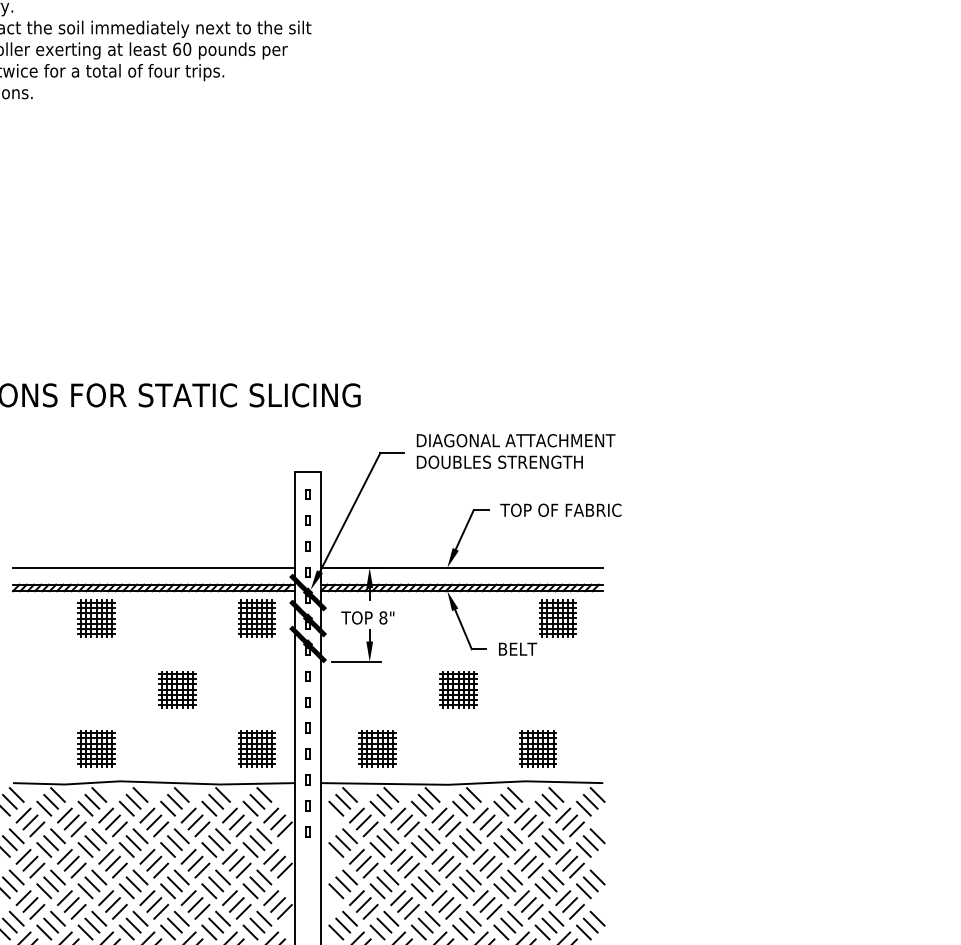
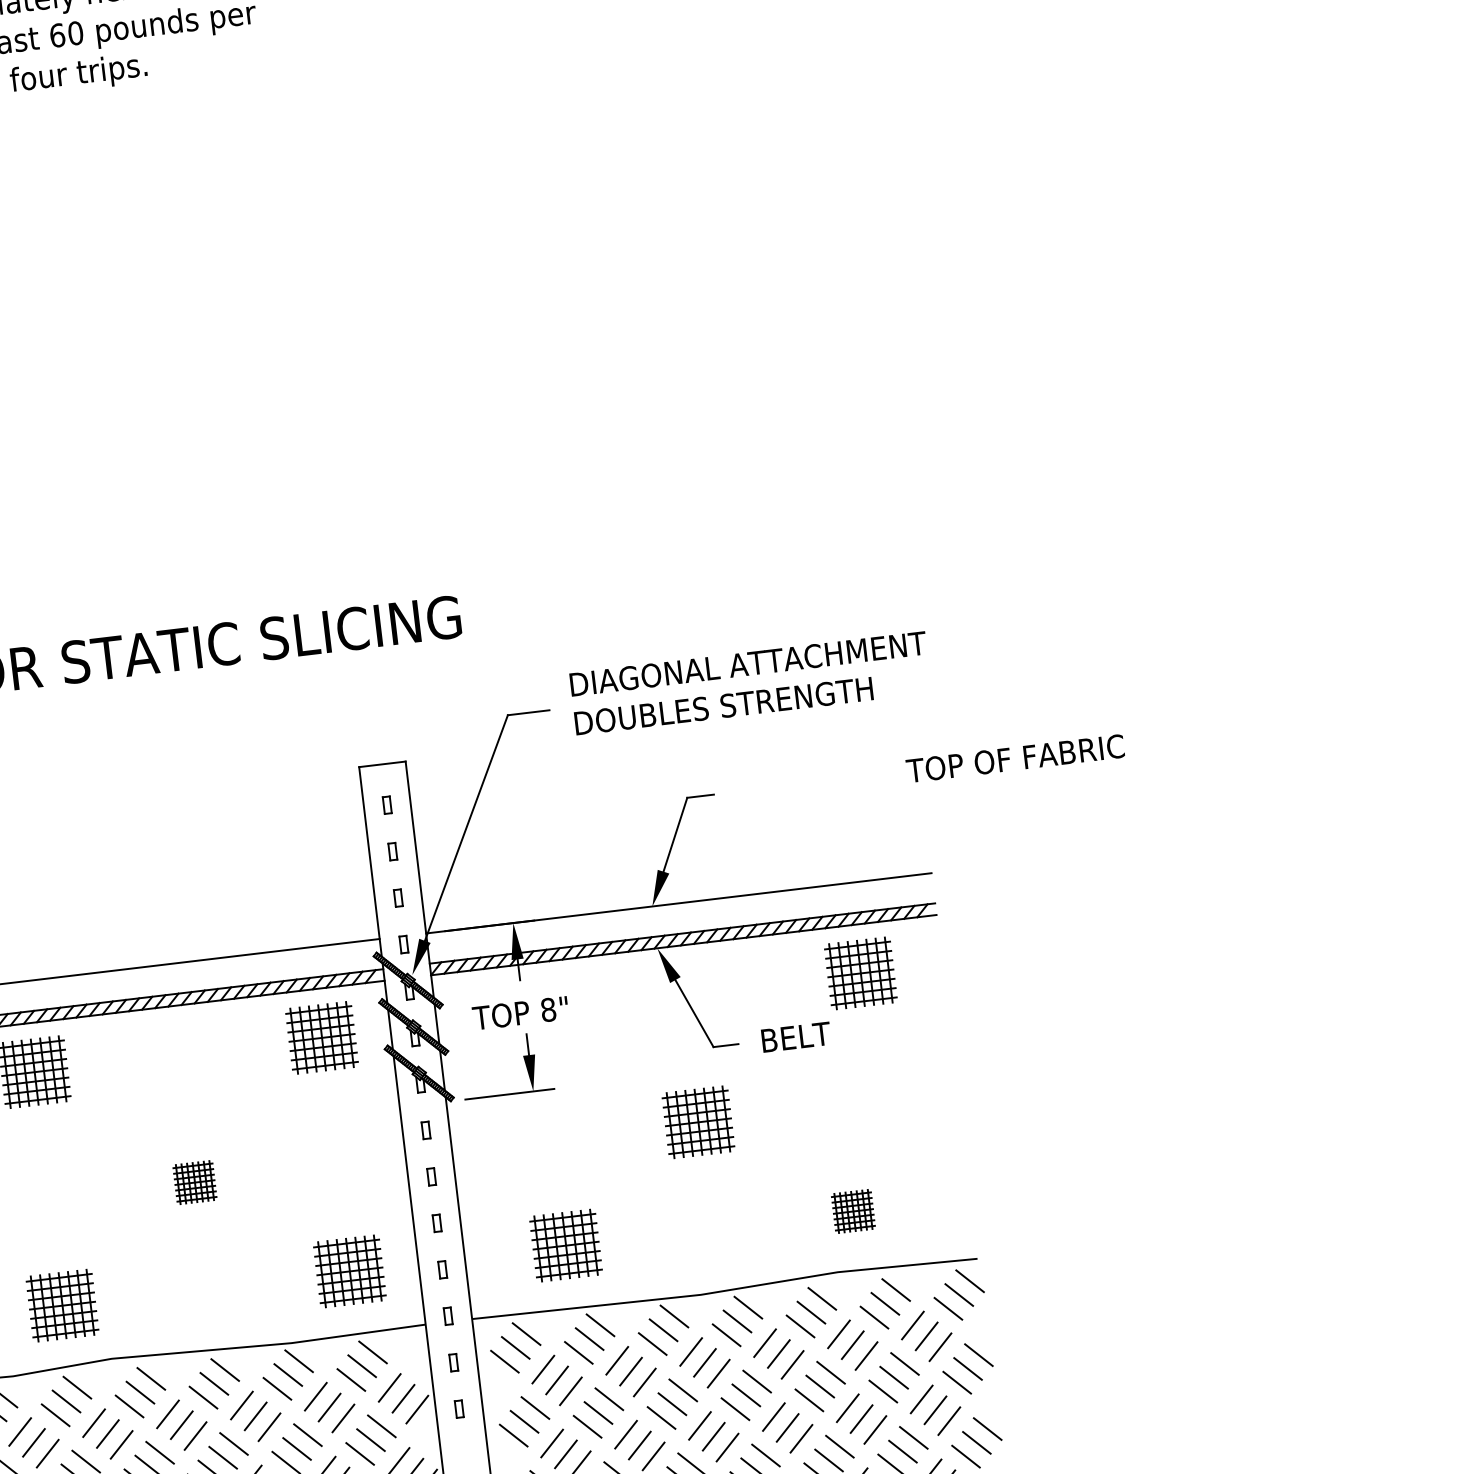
text: (560, 509) -> (1014, 757), moved
part: (177, 689) -> (194, 1182), size x0.6
part: (537, 748) -> (852, 1210), size x0.6

